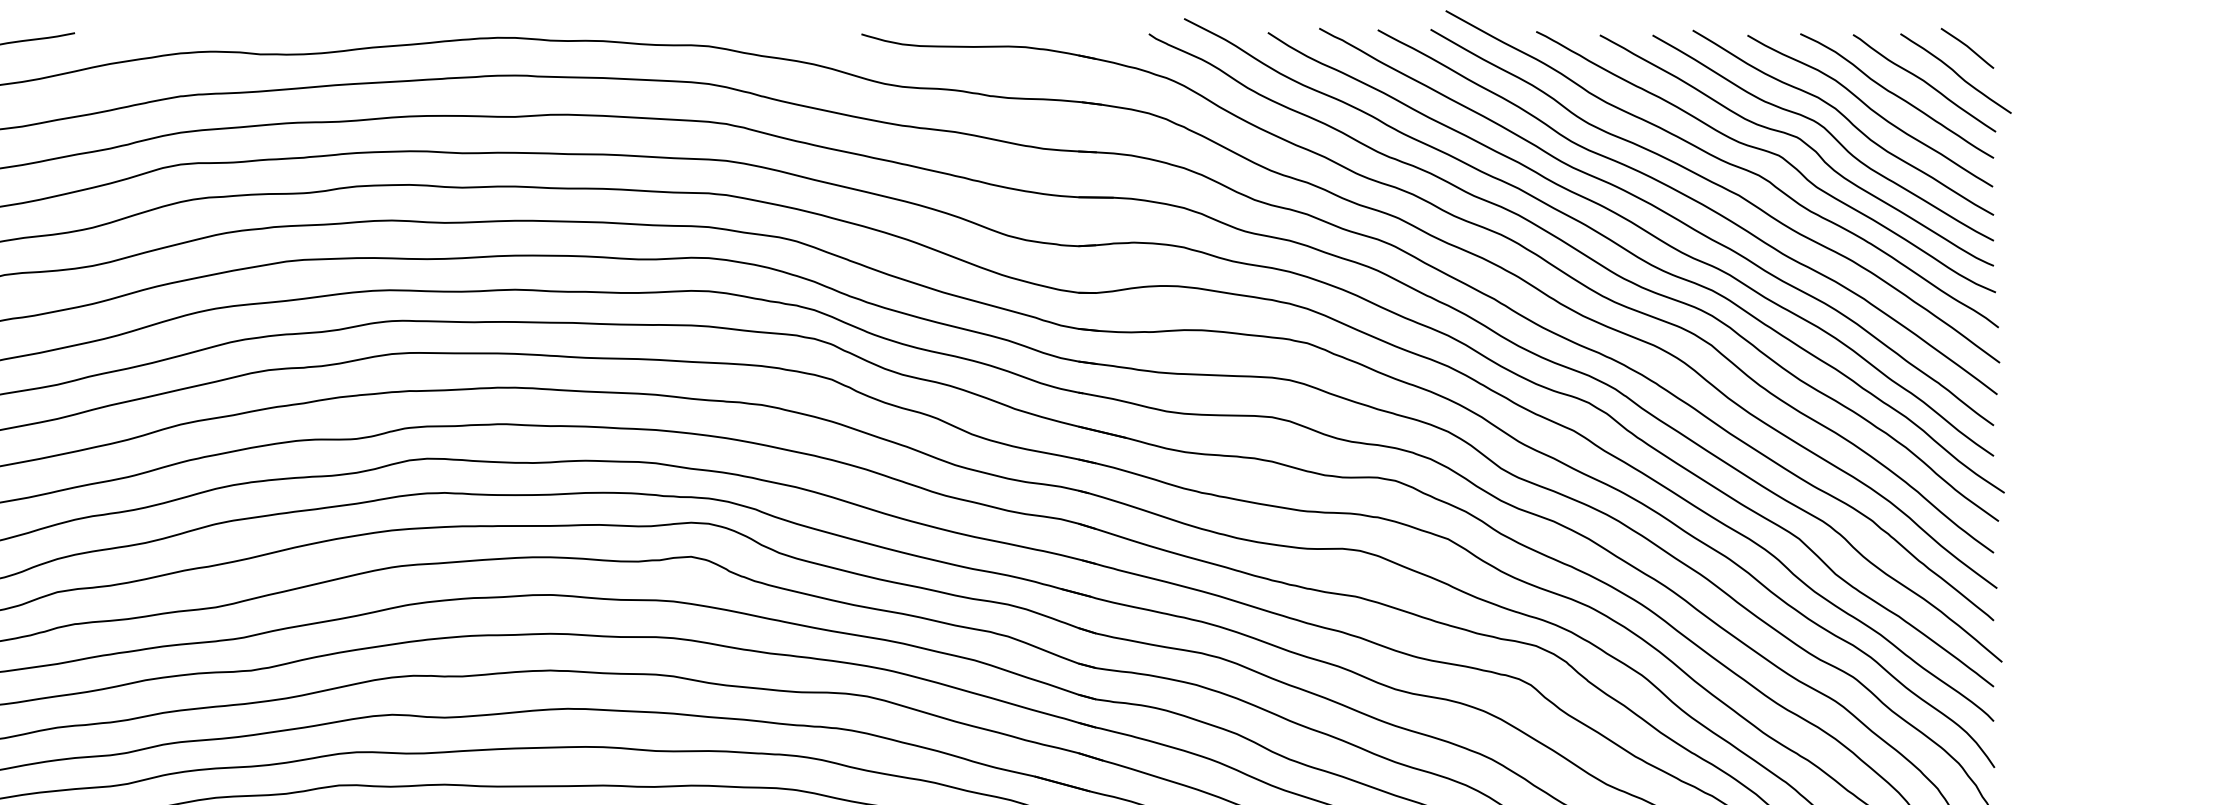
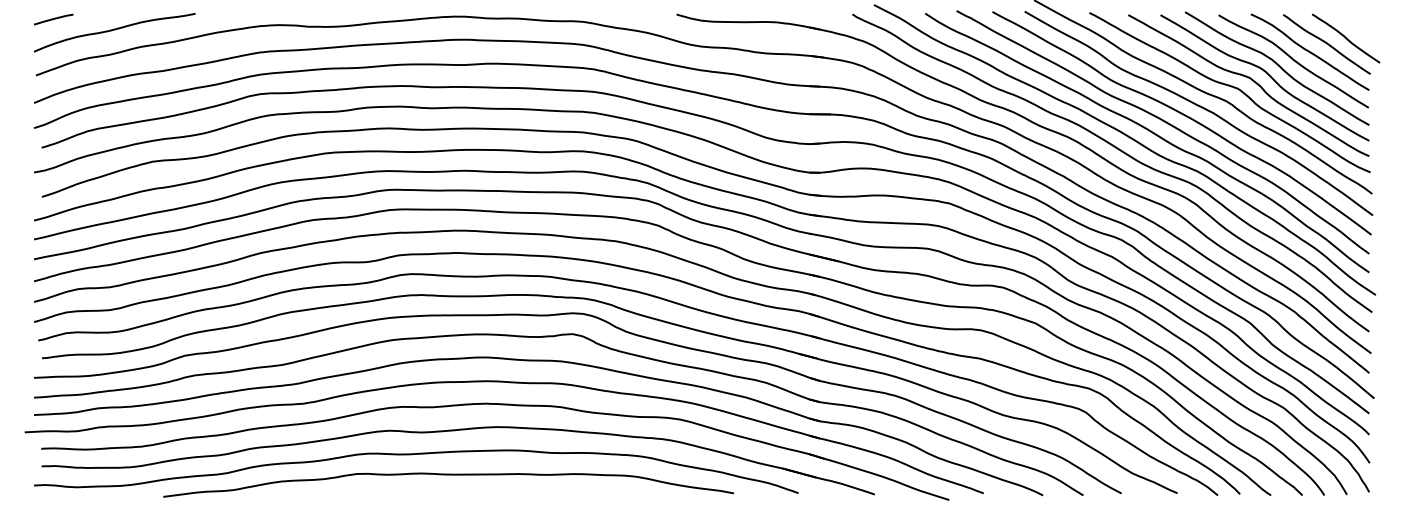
line: (1966, 47) -> (1352, 22), removed

